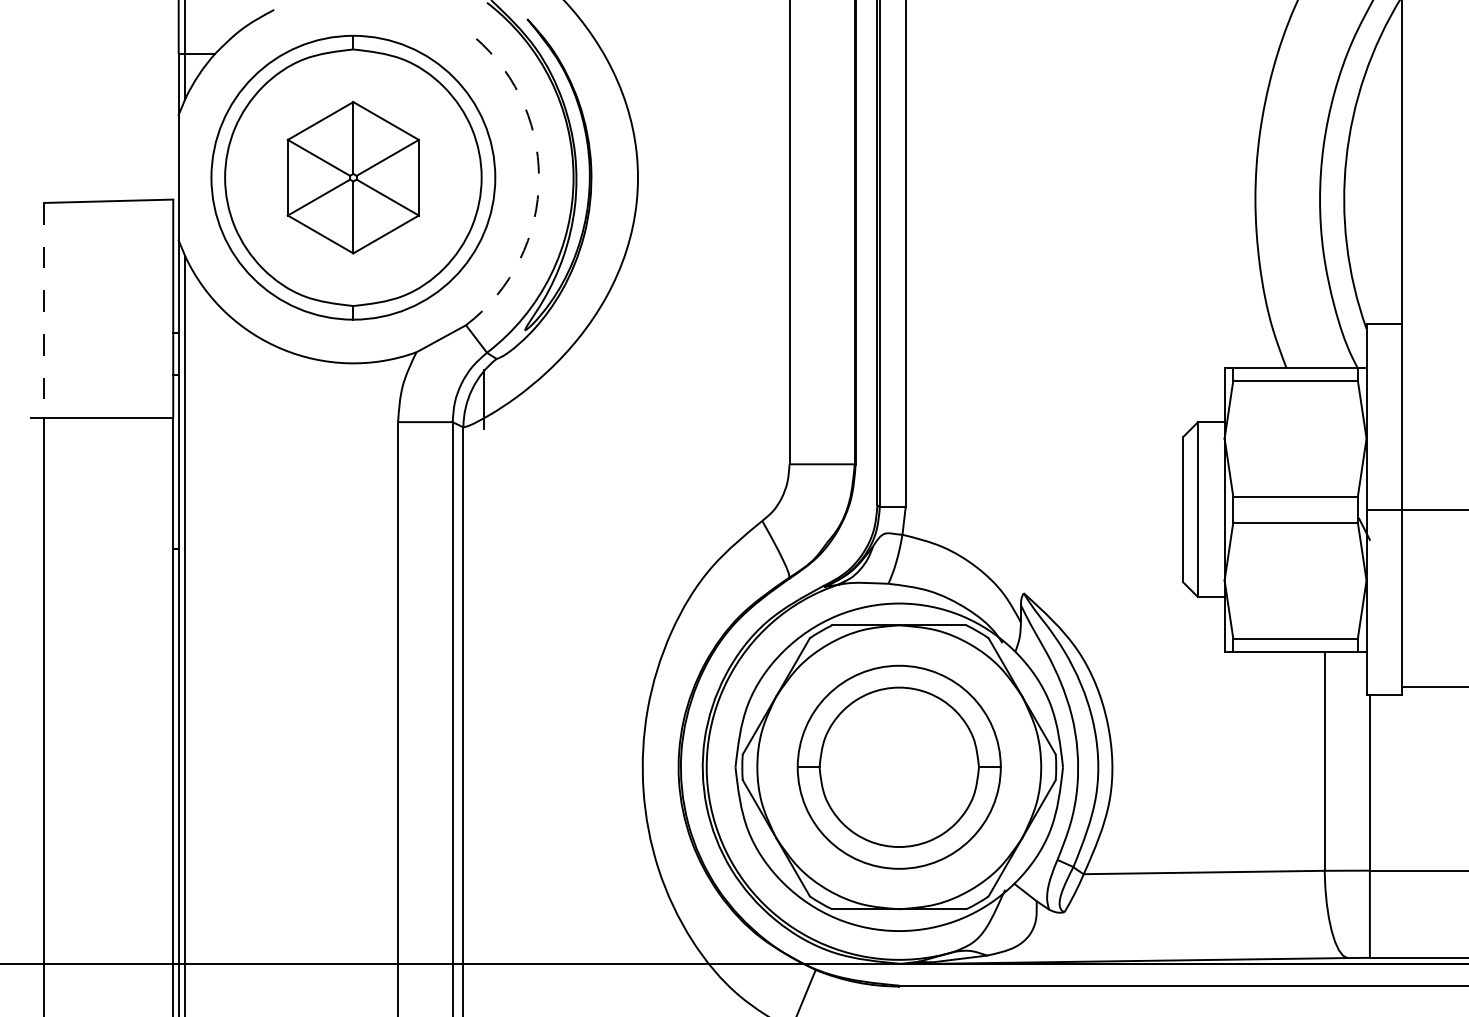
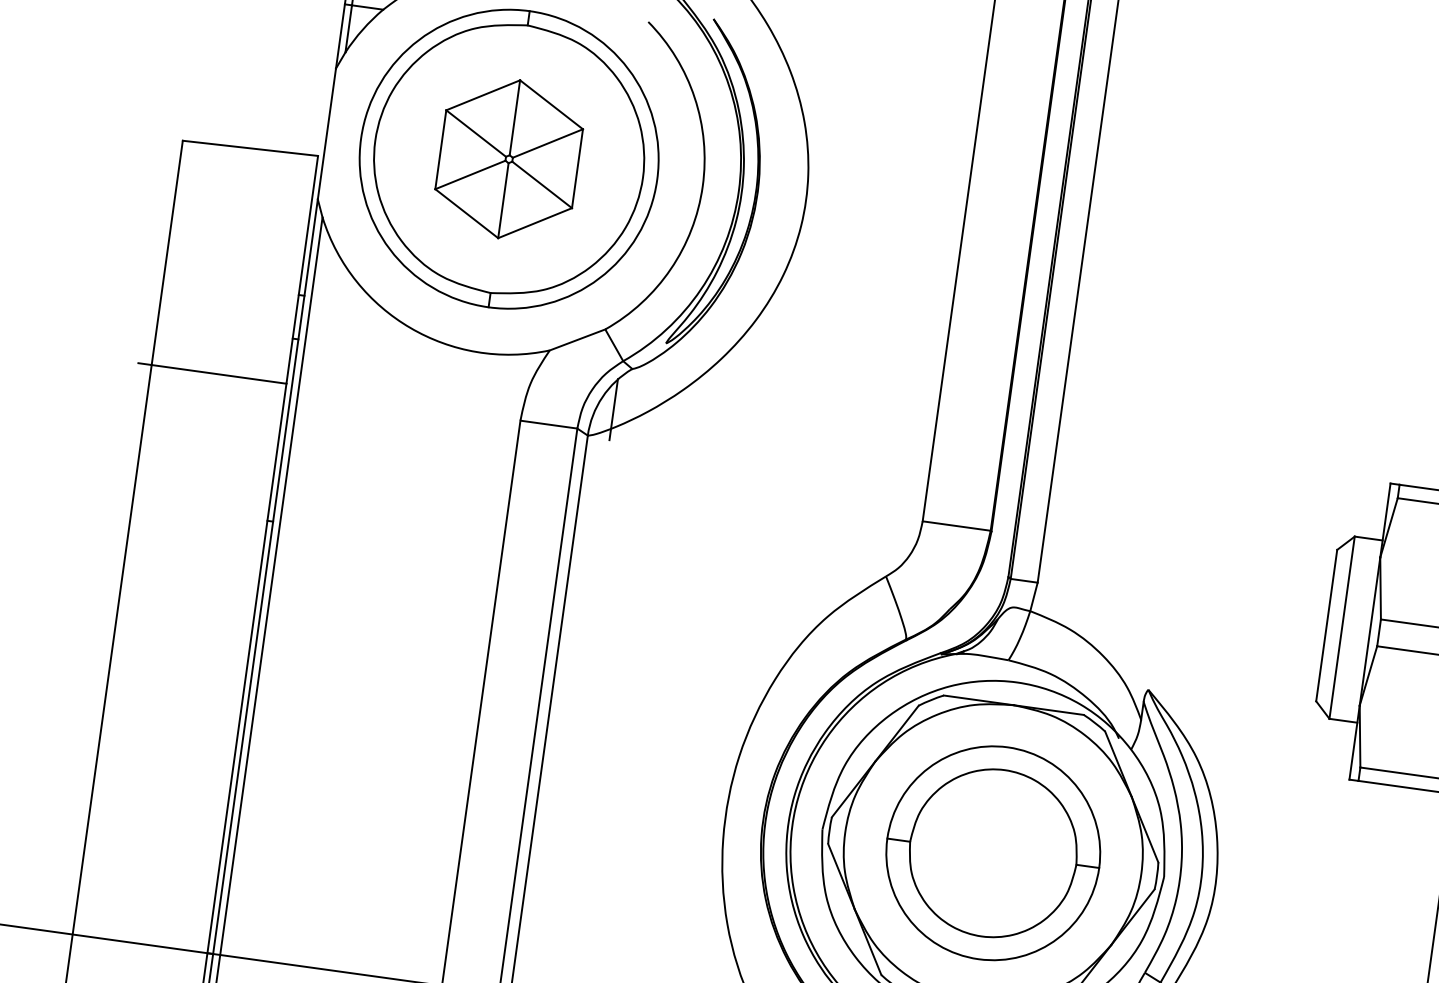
arc: (538, 177) -> (702, 185), dashed -> solid
line: (44, 310) -> (167, 253), dashed -> solid

